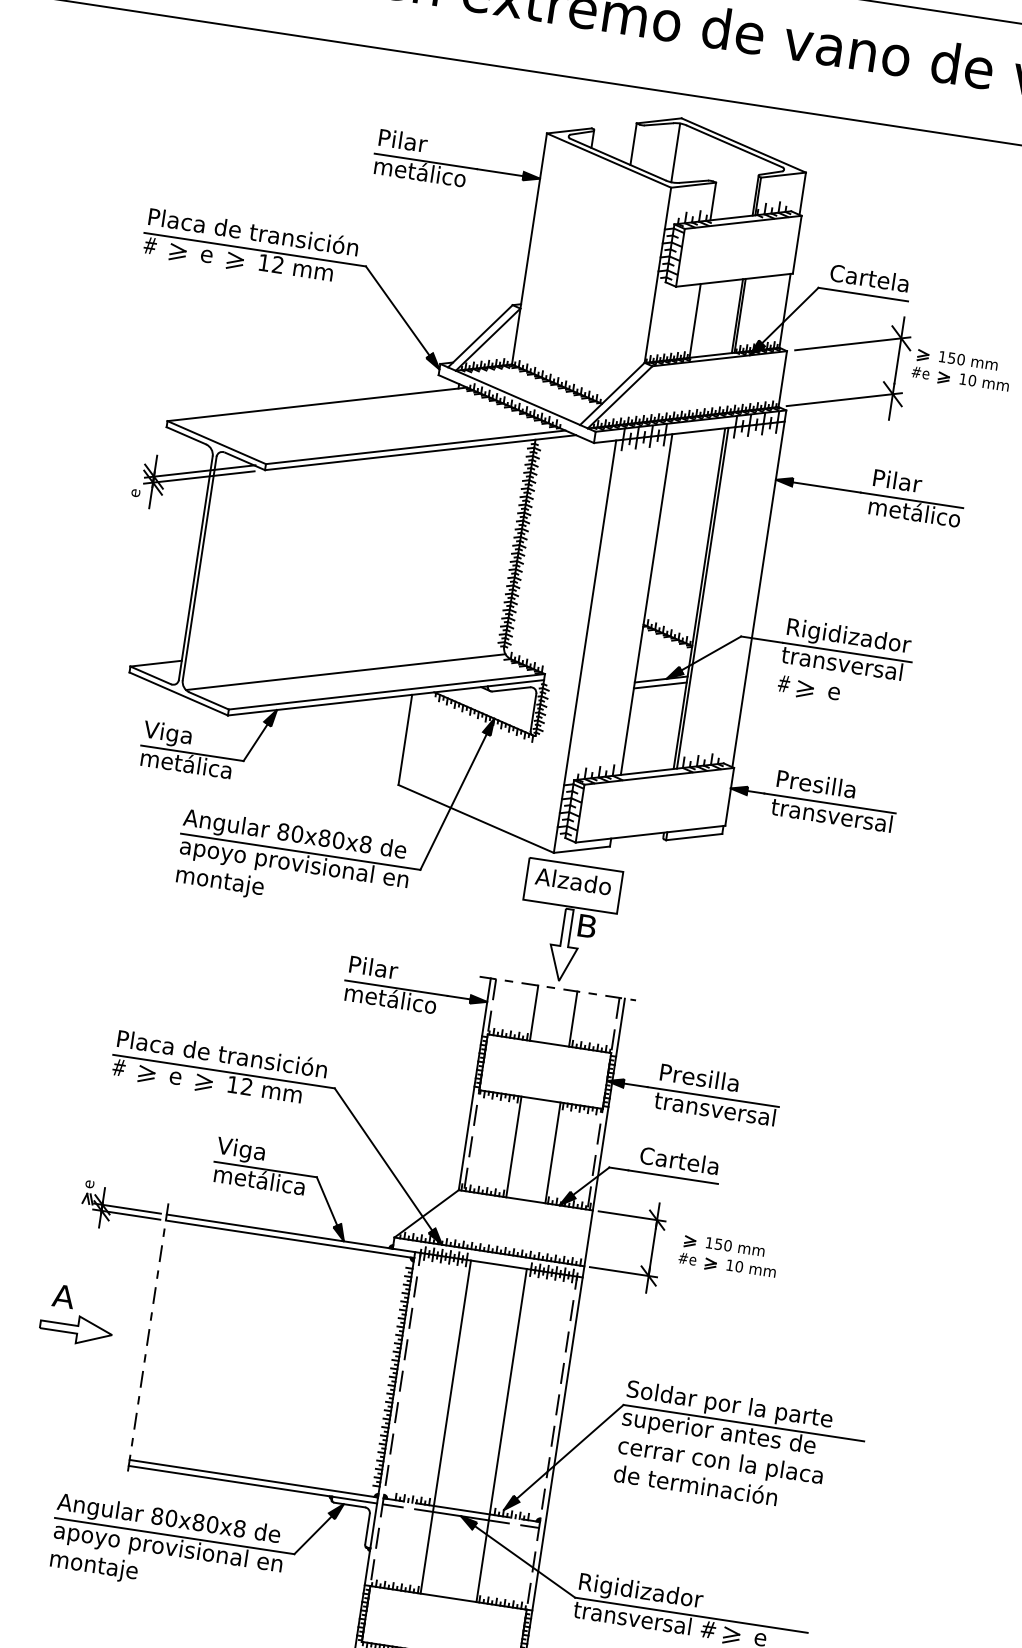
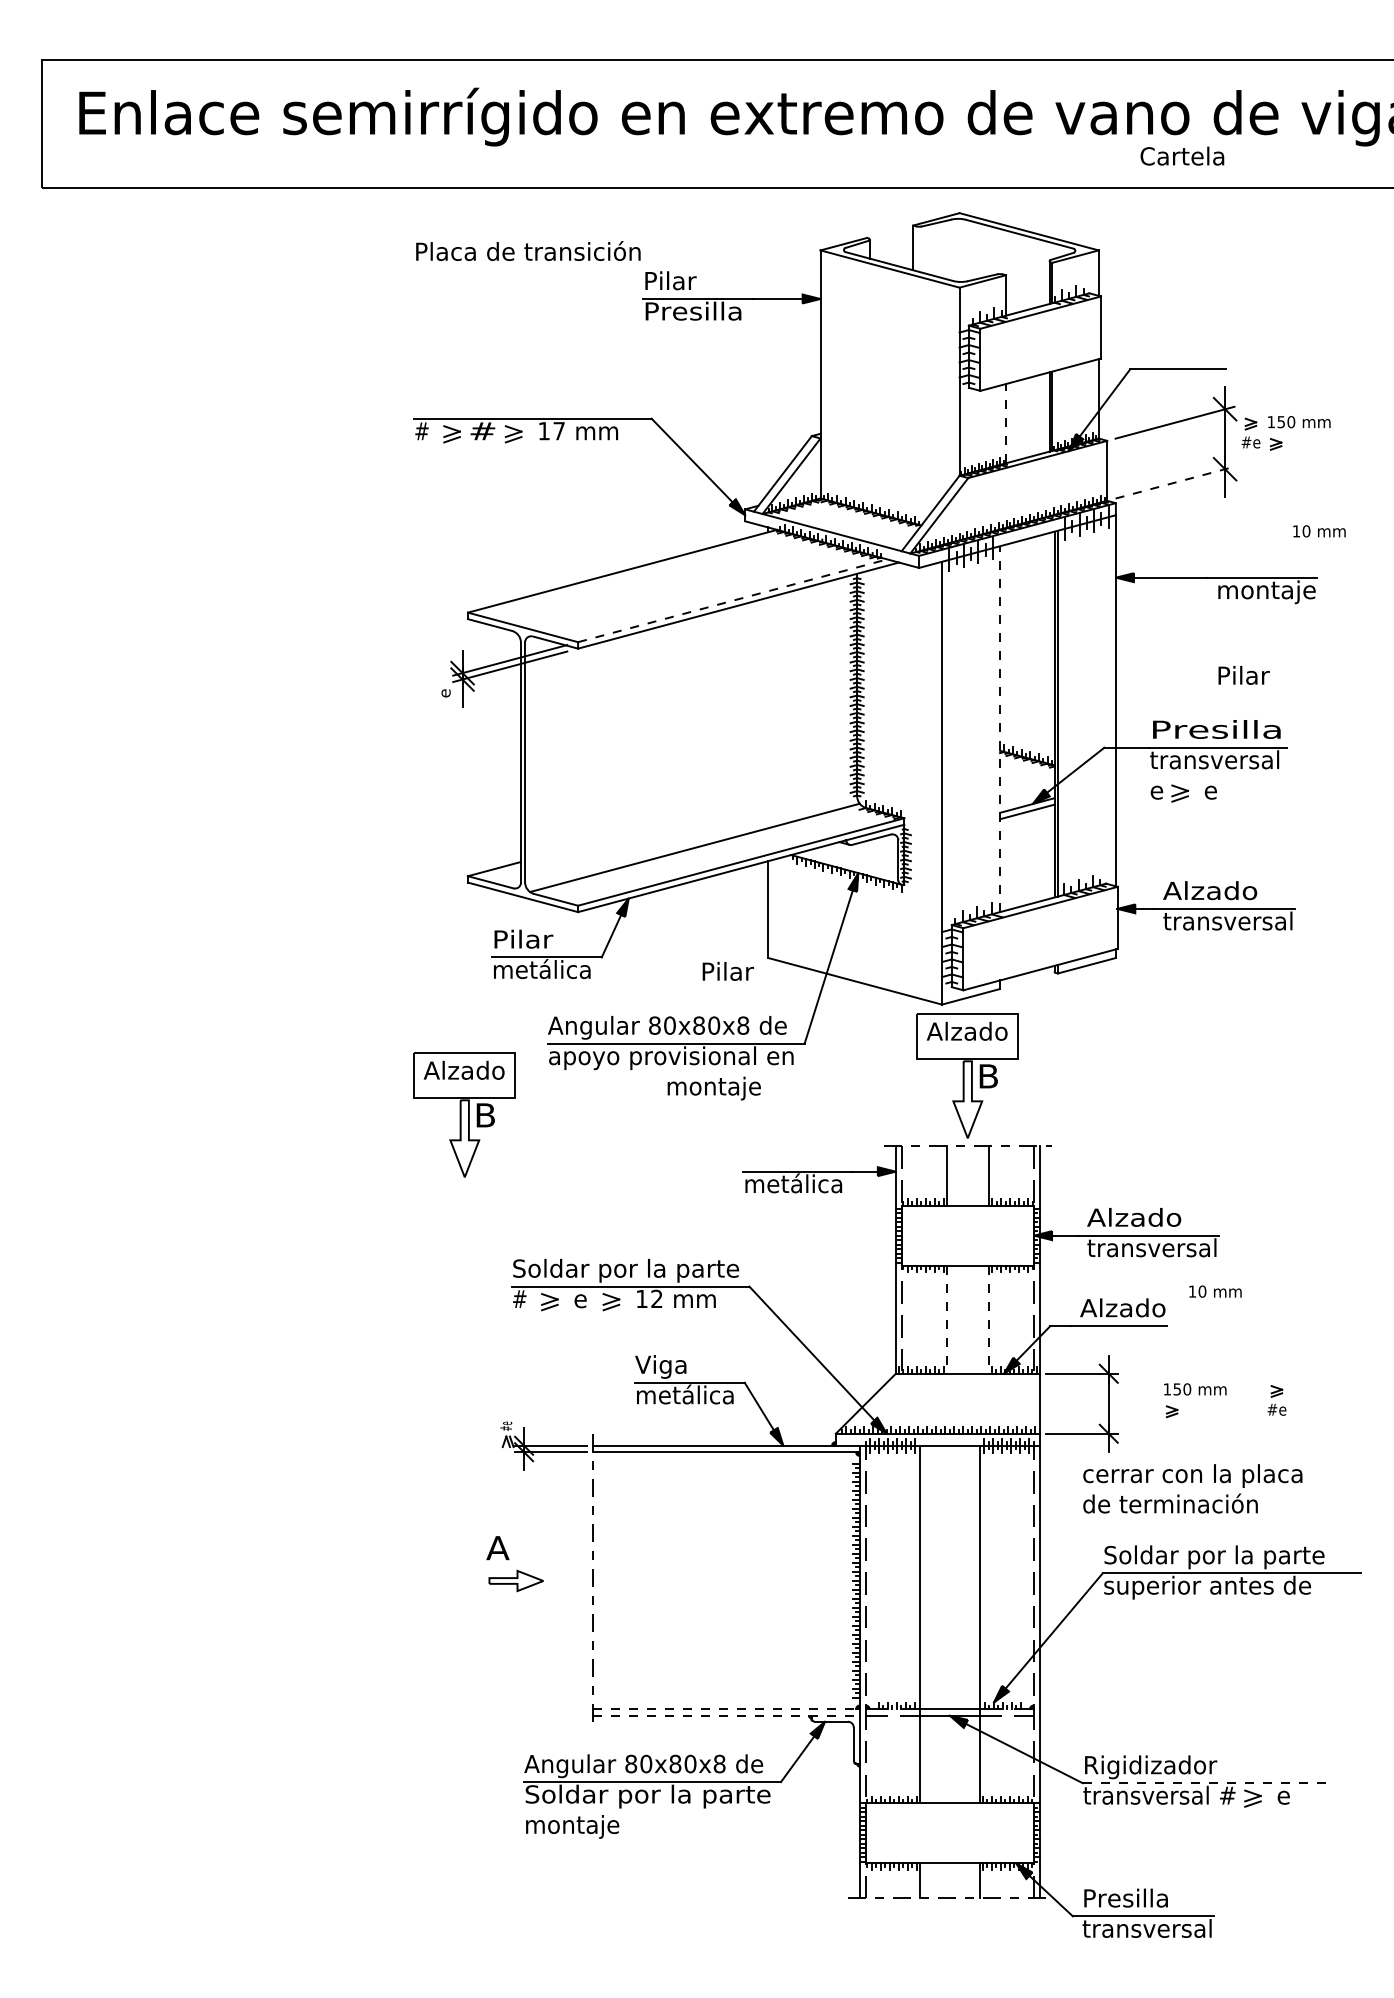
line: (675, 152) -> (958, 249), removed
text: (420, 171) -> (693, 310), metálico -> Presilla
text: (253, 231) -> (528, 250), moved
text: (206, 254) -> (482, 431), e -> #
text: (277, 264) -> (558, 430), 12 -> 17
text: (869, 277) -> (1182, 155), moved
line: (694, 320) -> (1005, 423), solid -> dashed
text: (984, 382) -> (1319, 531), moved
line: (844, 399) -> (1175, 482), solid -> dashed
line: (415, 447) -> (732, 600), solid -> dashed
text: (897, 480) -> (1243, 675), moved
text: (914, 513) -> (1266, 591), metálico -> montaje
line: (647, 604) -> (1000, 729), solid -> dashed
text: (848, 637) -> (1217, 731), Rigidizador -> Presilla
text: (783, 683) -> (1156, 790), # -> e
text: (172, 735) -> (522, 941), Viga -> Pilar
text: (819, 784) -> (1210, 890), Presilla -> Alzado
text: (219, 882) -> (713, 1088), moved
part: (93, 887) -> (464, 1114), added
text: (373, 967) -> (727, 971), moved
text: (429, 1007) -> (836, 1186), metálico -> metálica
text: (222, 1055) -> (626, 1269), Placa de transición -> Soldar por la parte
text: (703, 1078) -> (1134, 1217), Presilla -> Alzado
line: (513, 1147) -> (946, 1320), solid -> dashed
line: (552, 1153) -> (988, 1320), solid -> dashed
text: (679, 1160) -> (1122, 1307), Cartela -> Alzado
text: (88, 1183) -> (506, 1425), e -> #e
part: (688, 1250) -> (1276, 1400), moved
text: (751, 1268) -> (1215, 1291), moved
part: (76, 1329) -> (516, 1580), size x0.7
text: (718, 1473) -> (1192, 1488), moved
line: (253, 1478) -> (726, 1709), solid -> dashed
line: (252, 1484) -> (726, 1715), solid -> dashed
text: (168, 1548) -> (647, 1796), apoyo provisional en -> Soldar por la parte
line: (691, 1615) -> (1207, 1783), solid -> dashed

